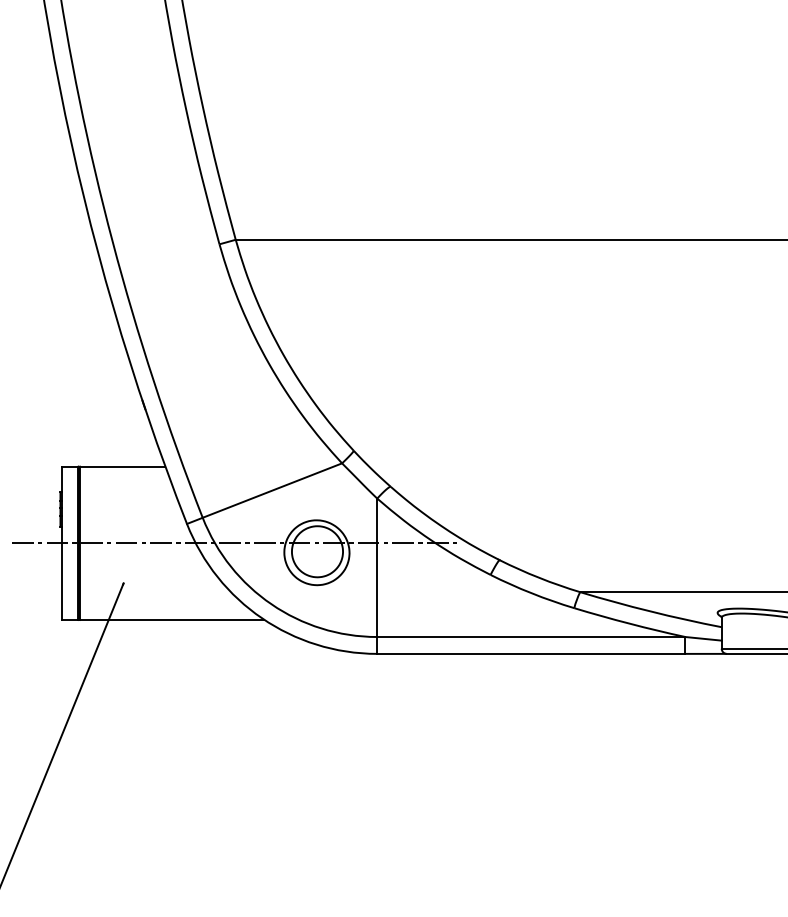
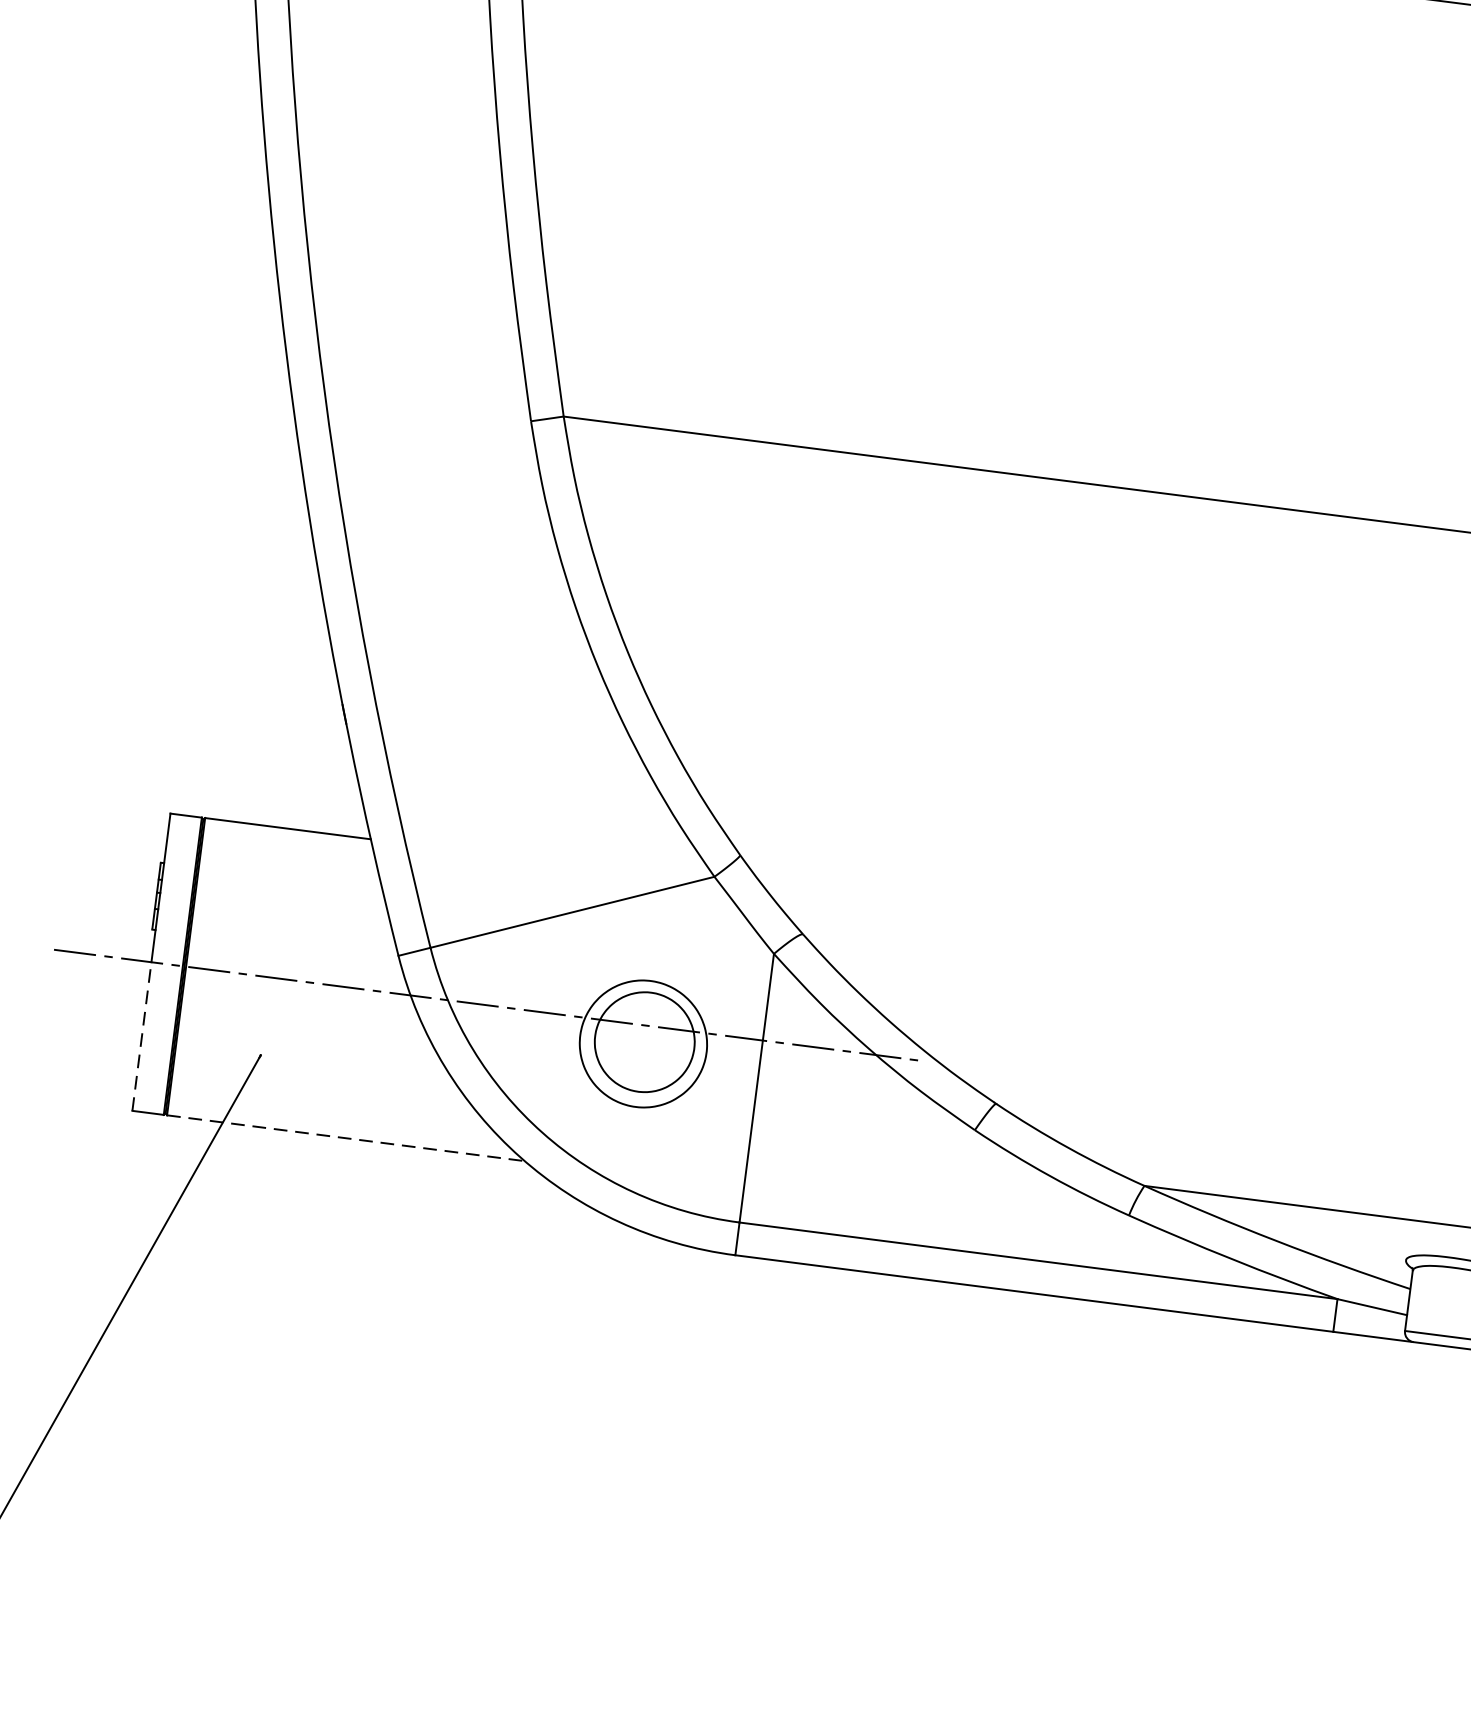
line: (62, 581) -> (142, 1036), solid -> dashed
line: (172, 619) -> (346, 1137), solid -> dashed

